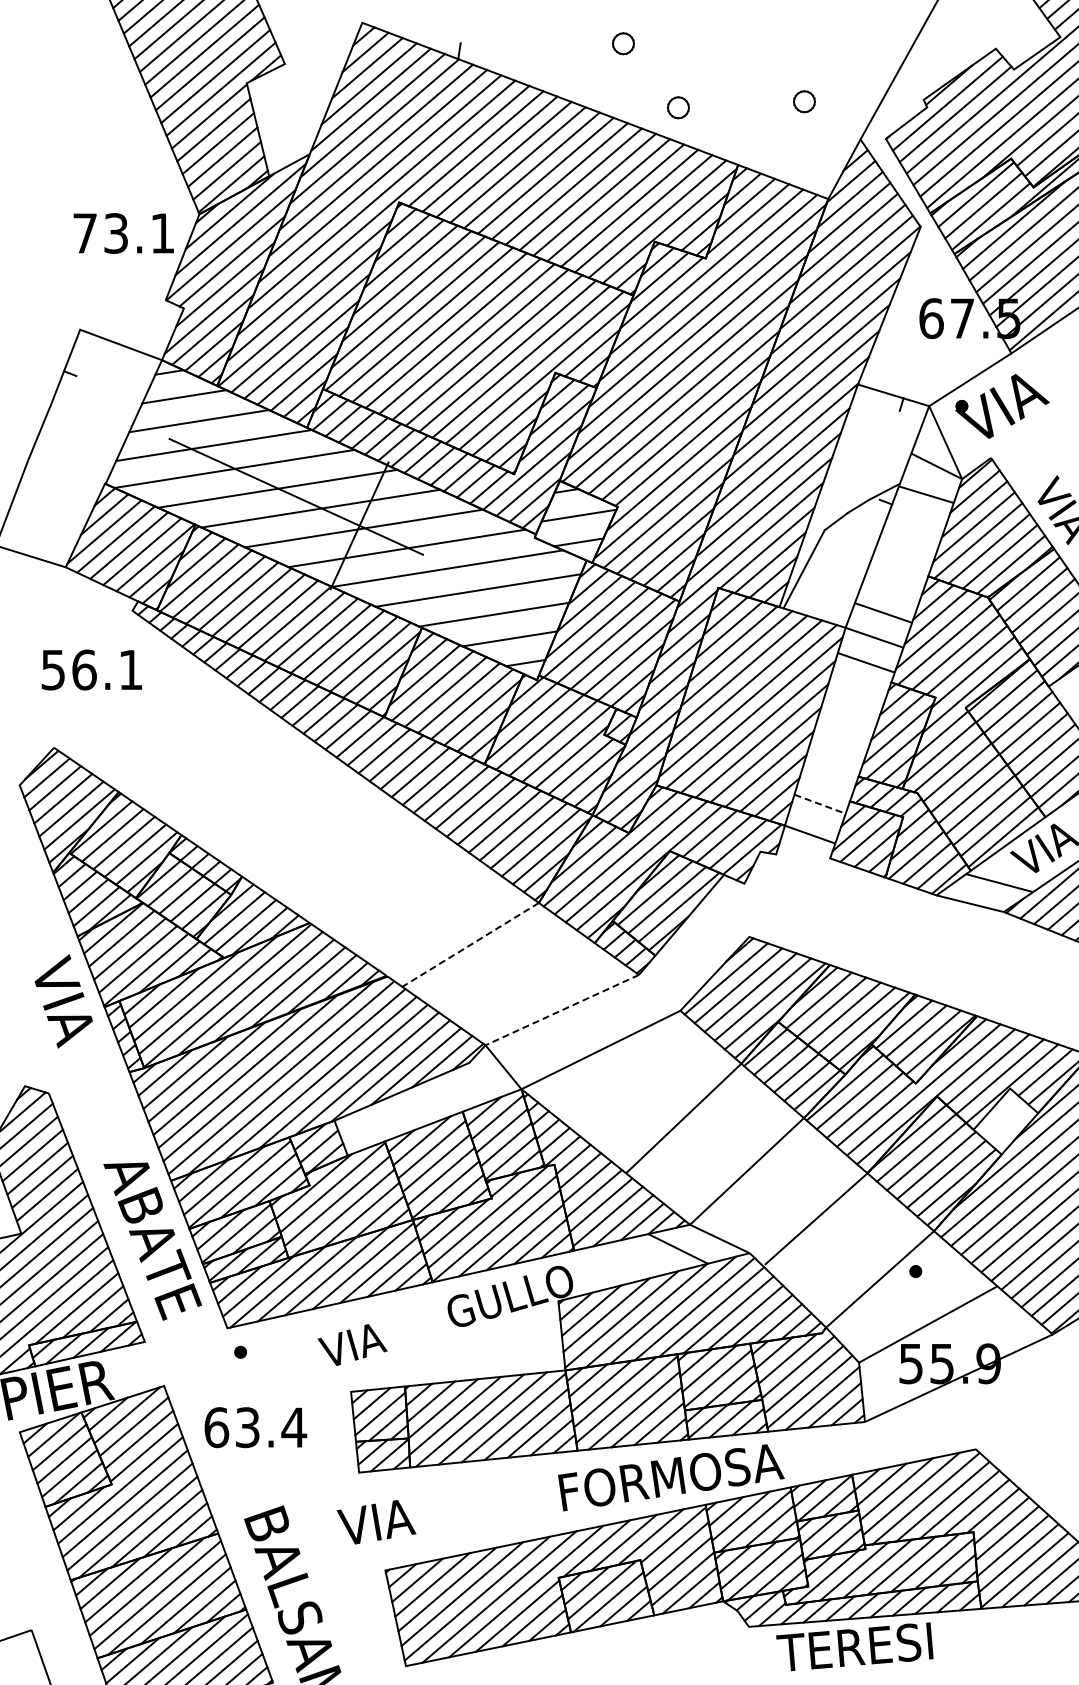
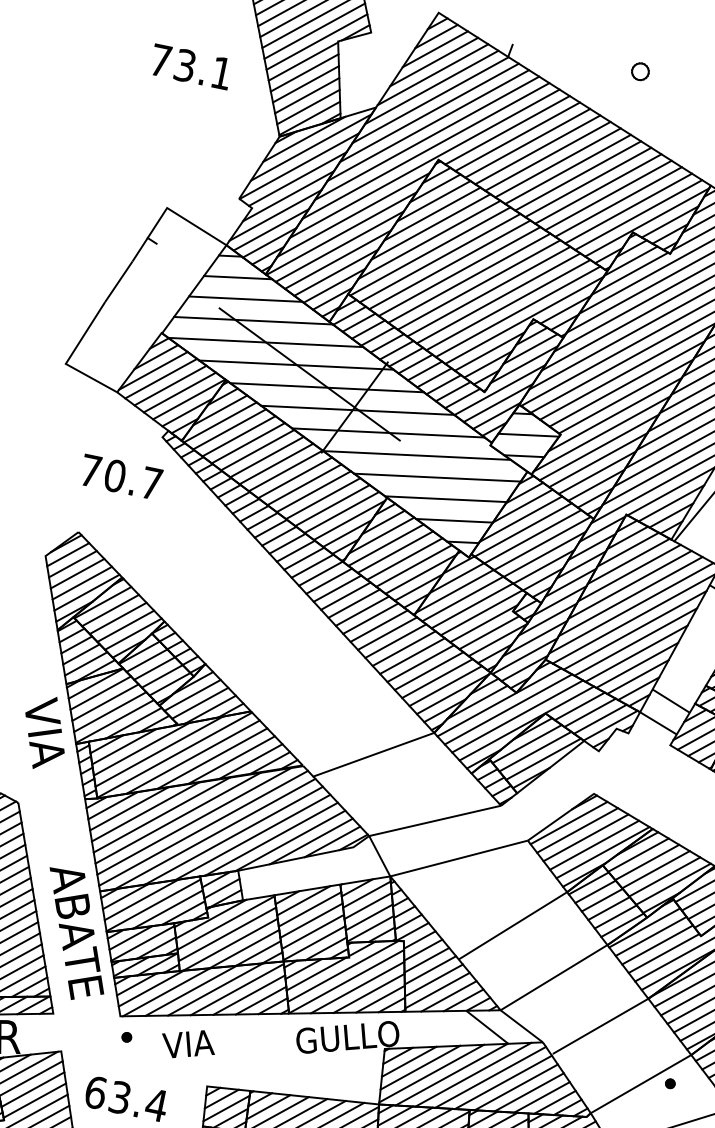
part: (678, 107) -> (673, 130), removed
text: (123, 233) -> (190, 66), moved
text: (91, 669) -> (120, 476), 56.1 -> 70.7
line: (820, 804) -> (671, 701), dashed -> solid
line: (470, 945) -> (373, 755), dashed -> solid
line: (561, 1010) -> (434, 821), dashed -> solid
text: (352, 1344) -> (188, 1043), moved

